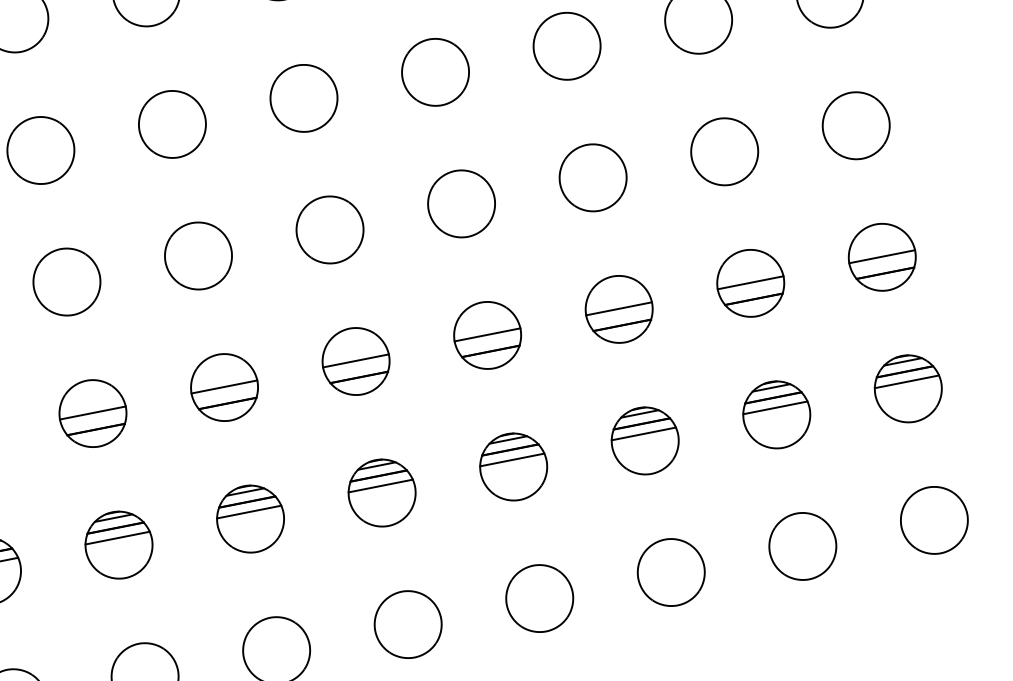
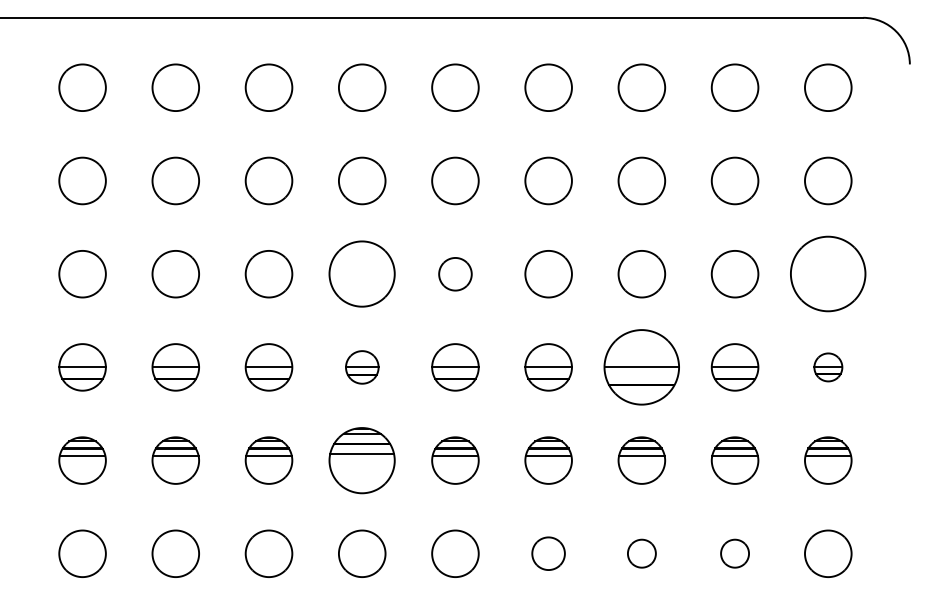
part: (856, 126) -> (828, 274), size x1.6
part: (330, 230) -> (455, 274), size x0.7
part: (198, 256) -> (362, 274), size x1.4
part: (882, 257) -> (828, 367), size x0.6
part: (618, 309) -> (641, 367), size x1.6
part: (224, 387) -> (362, 367), size x0.7
part: (250, 518) -> (362, 460), size x1.4
part: (801, 546) -> (734, 553), size x0.6
part: (670, 572) -> (641, 553), size x0.6
part: (539, 598) -> (548, 553), size x0.7

